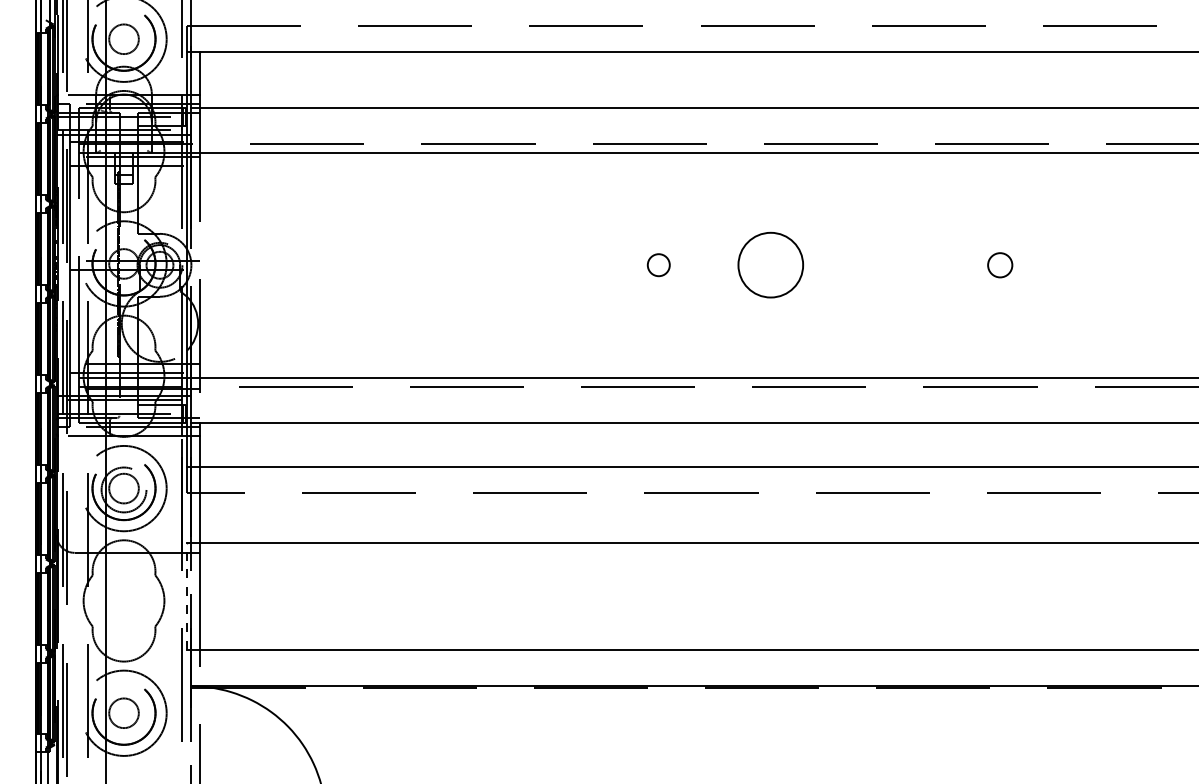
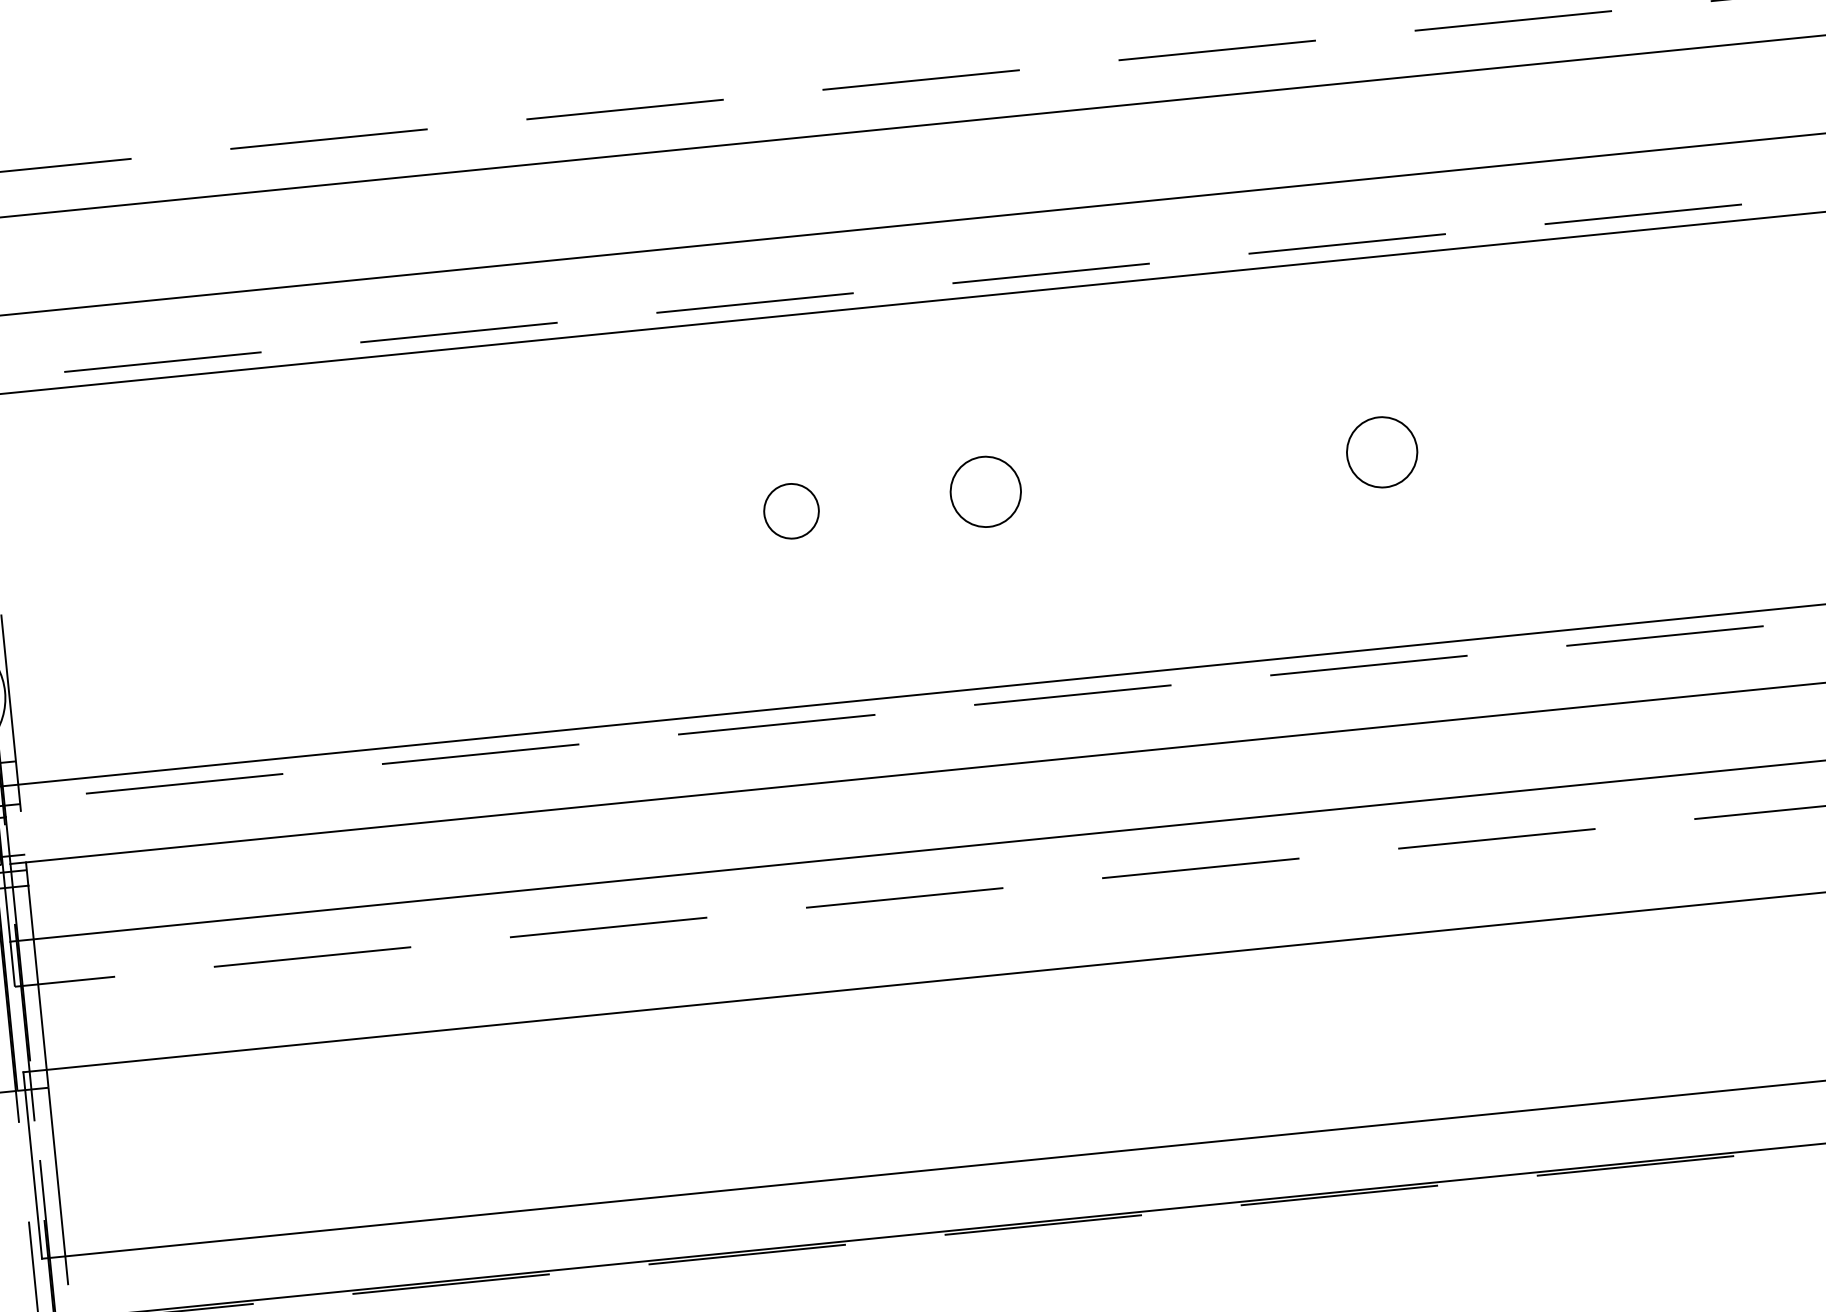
circle: (658, 264) -> (790, 509), size x1.43
circle: (771, 265) -> (986, 492), size x0.62
circle: (1000, 265) -> (1382, 452), size x1.67
line: (186, 596) -> (31, 1165), dashed -> solid

